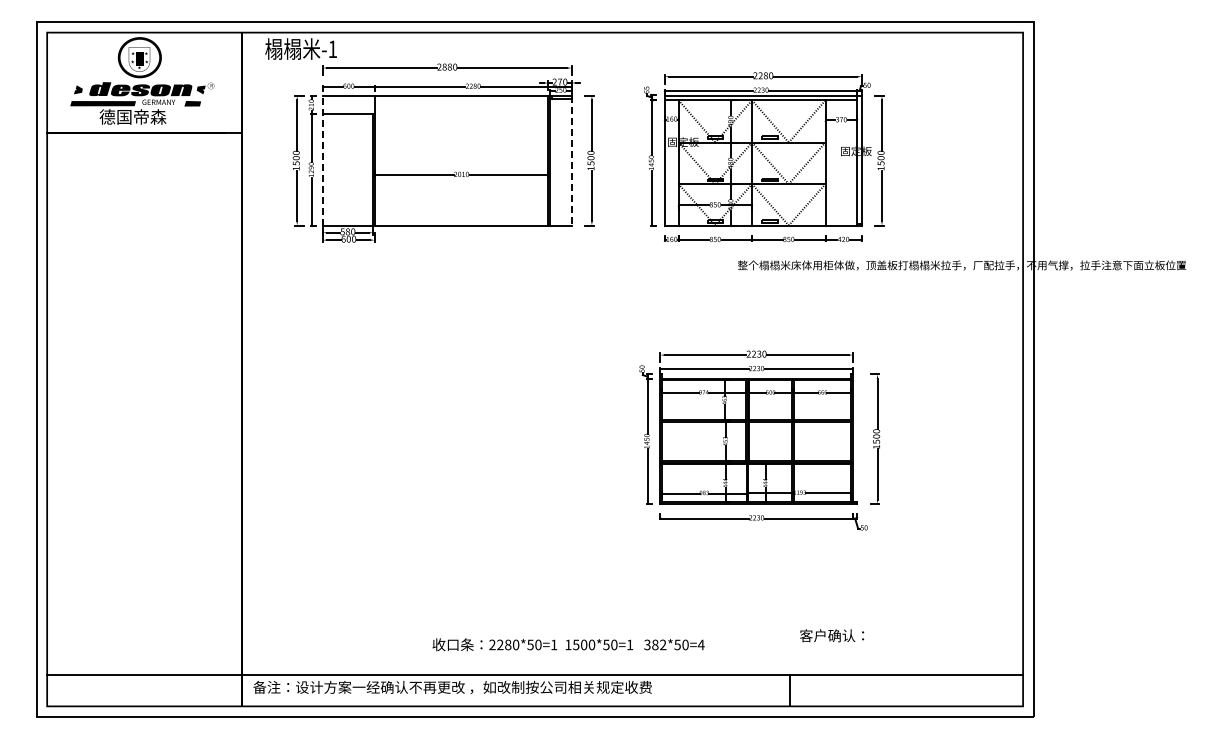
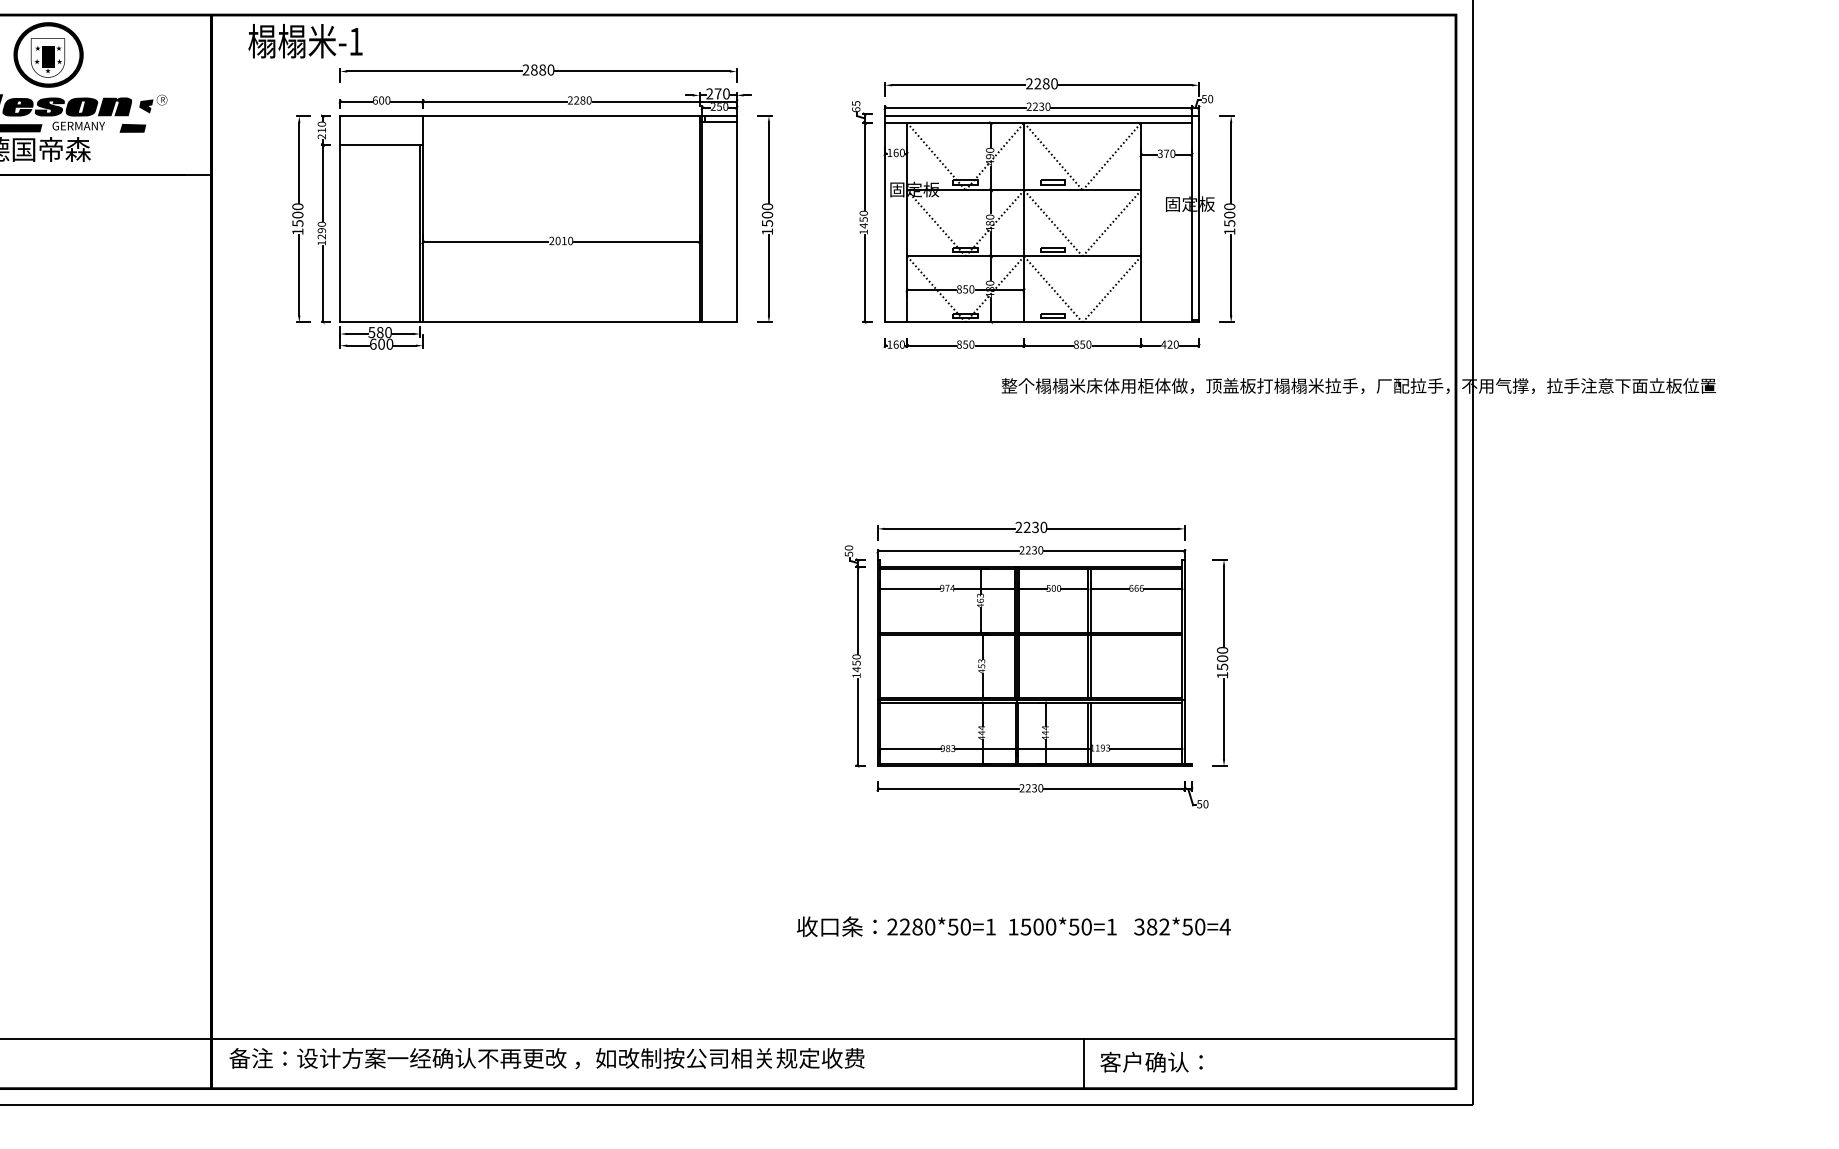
line: (322, 160) -> (339, 218), dashed -> solid
line: (571, 160) -> (736, 218), dashed -> solid
text: (832, 635) -> (1152, 1061), moved
text: (568, 644) -> (1013, 926), moved

